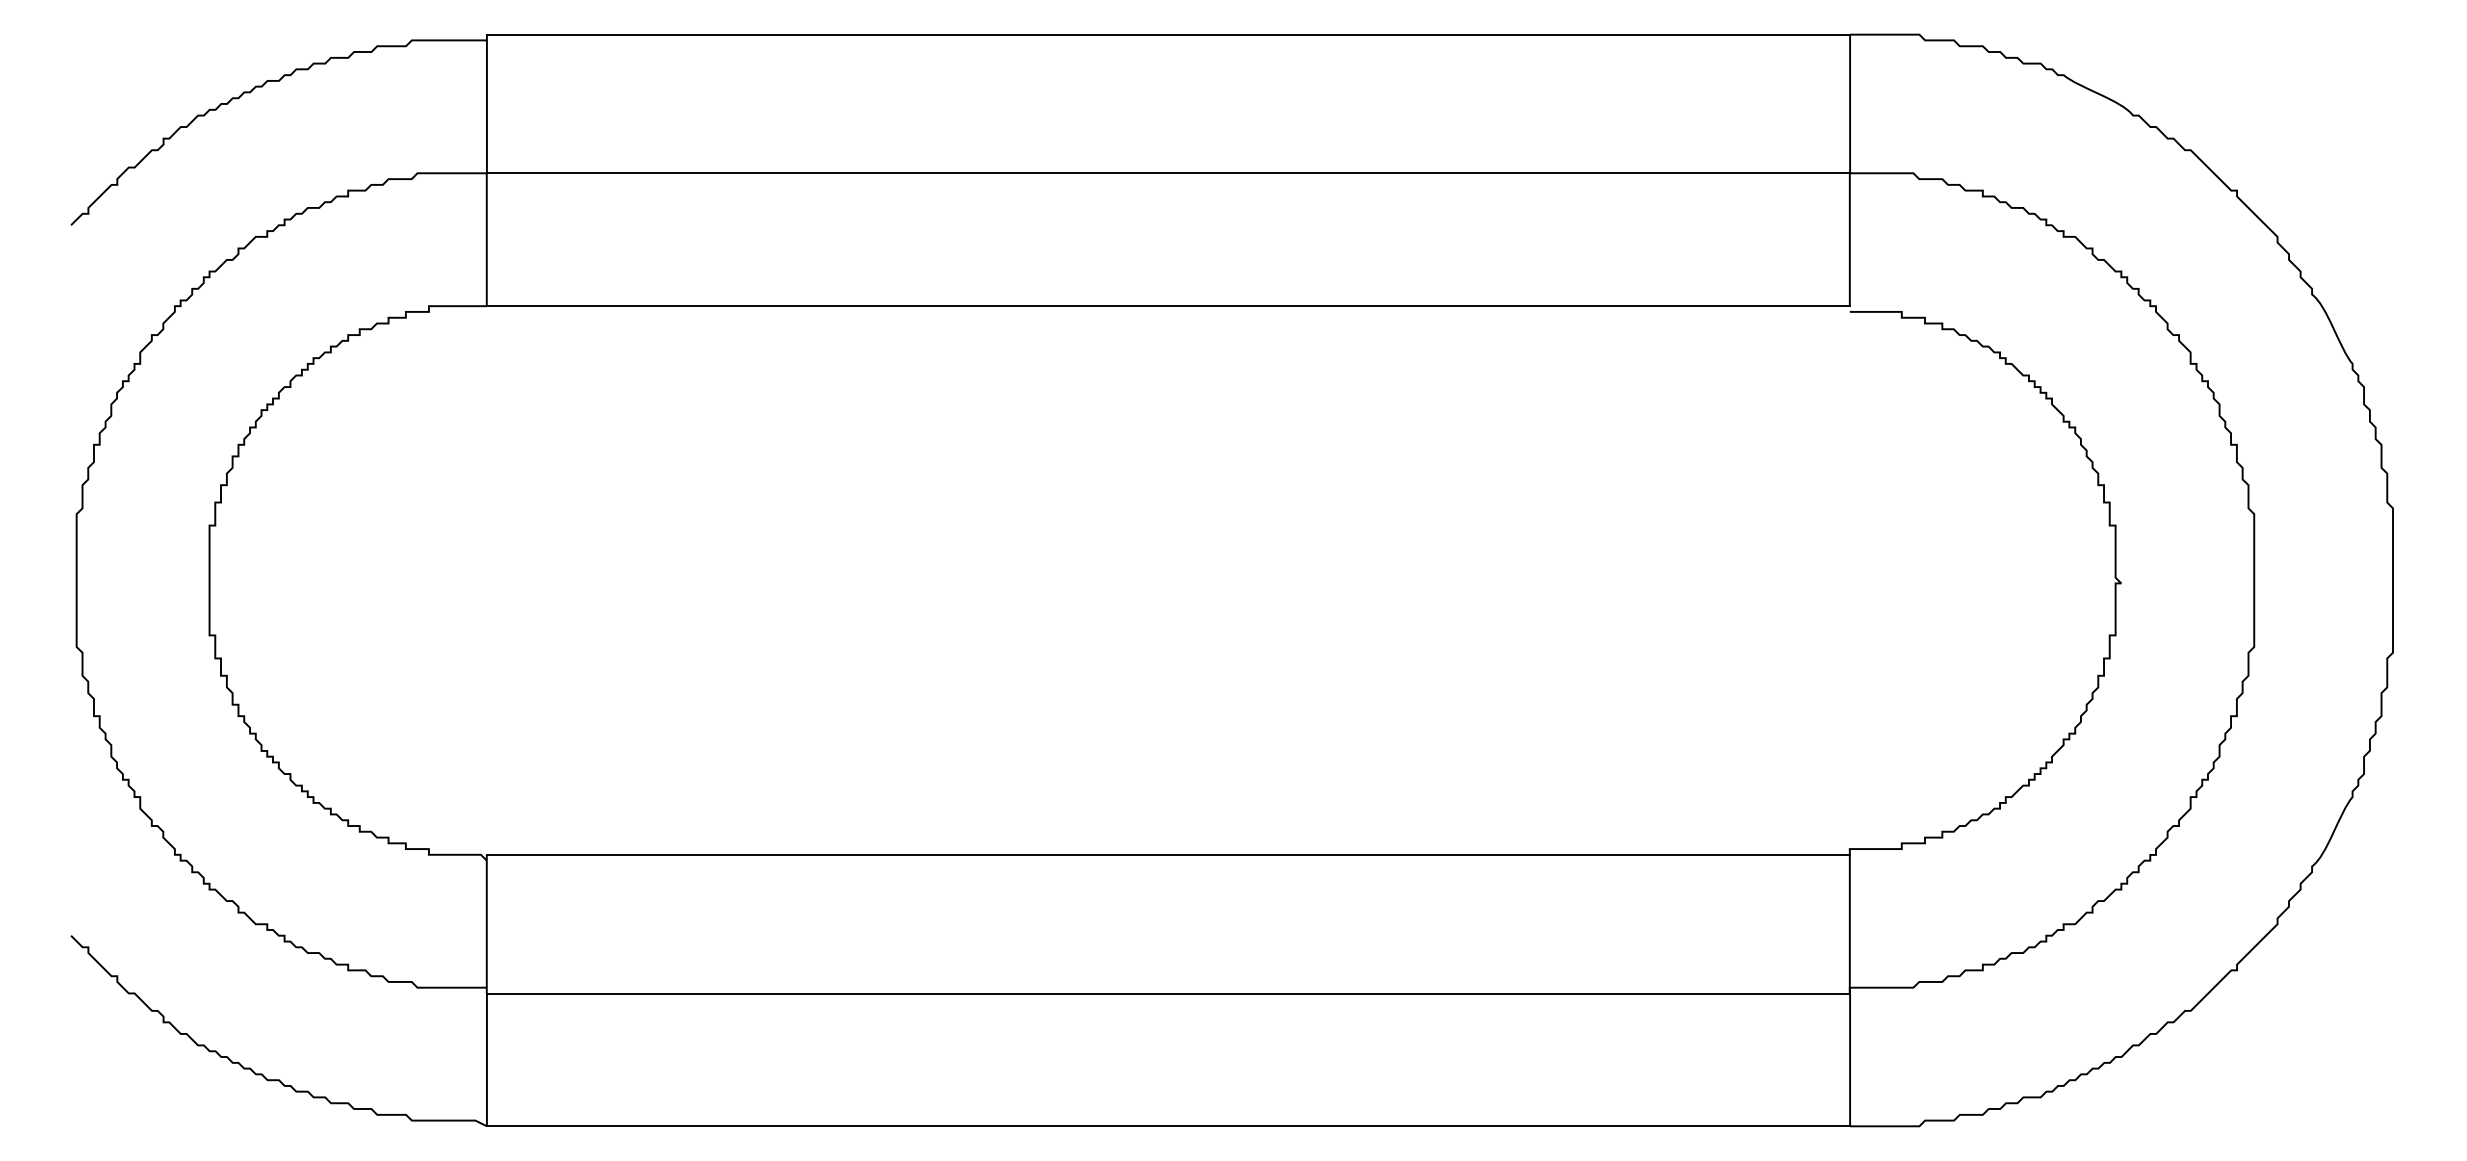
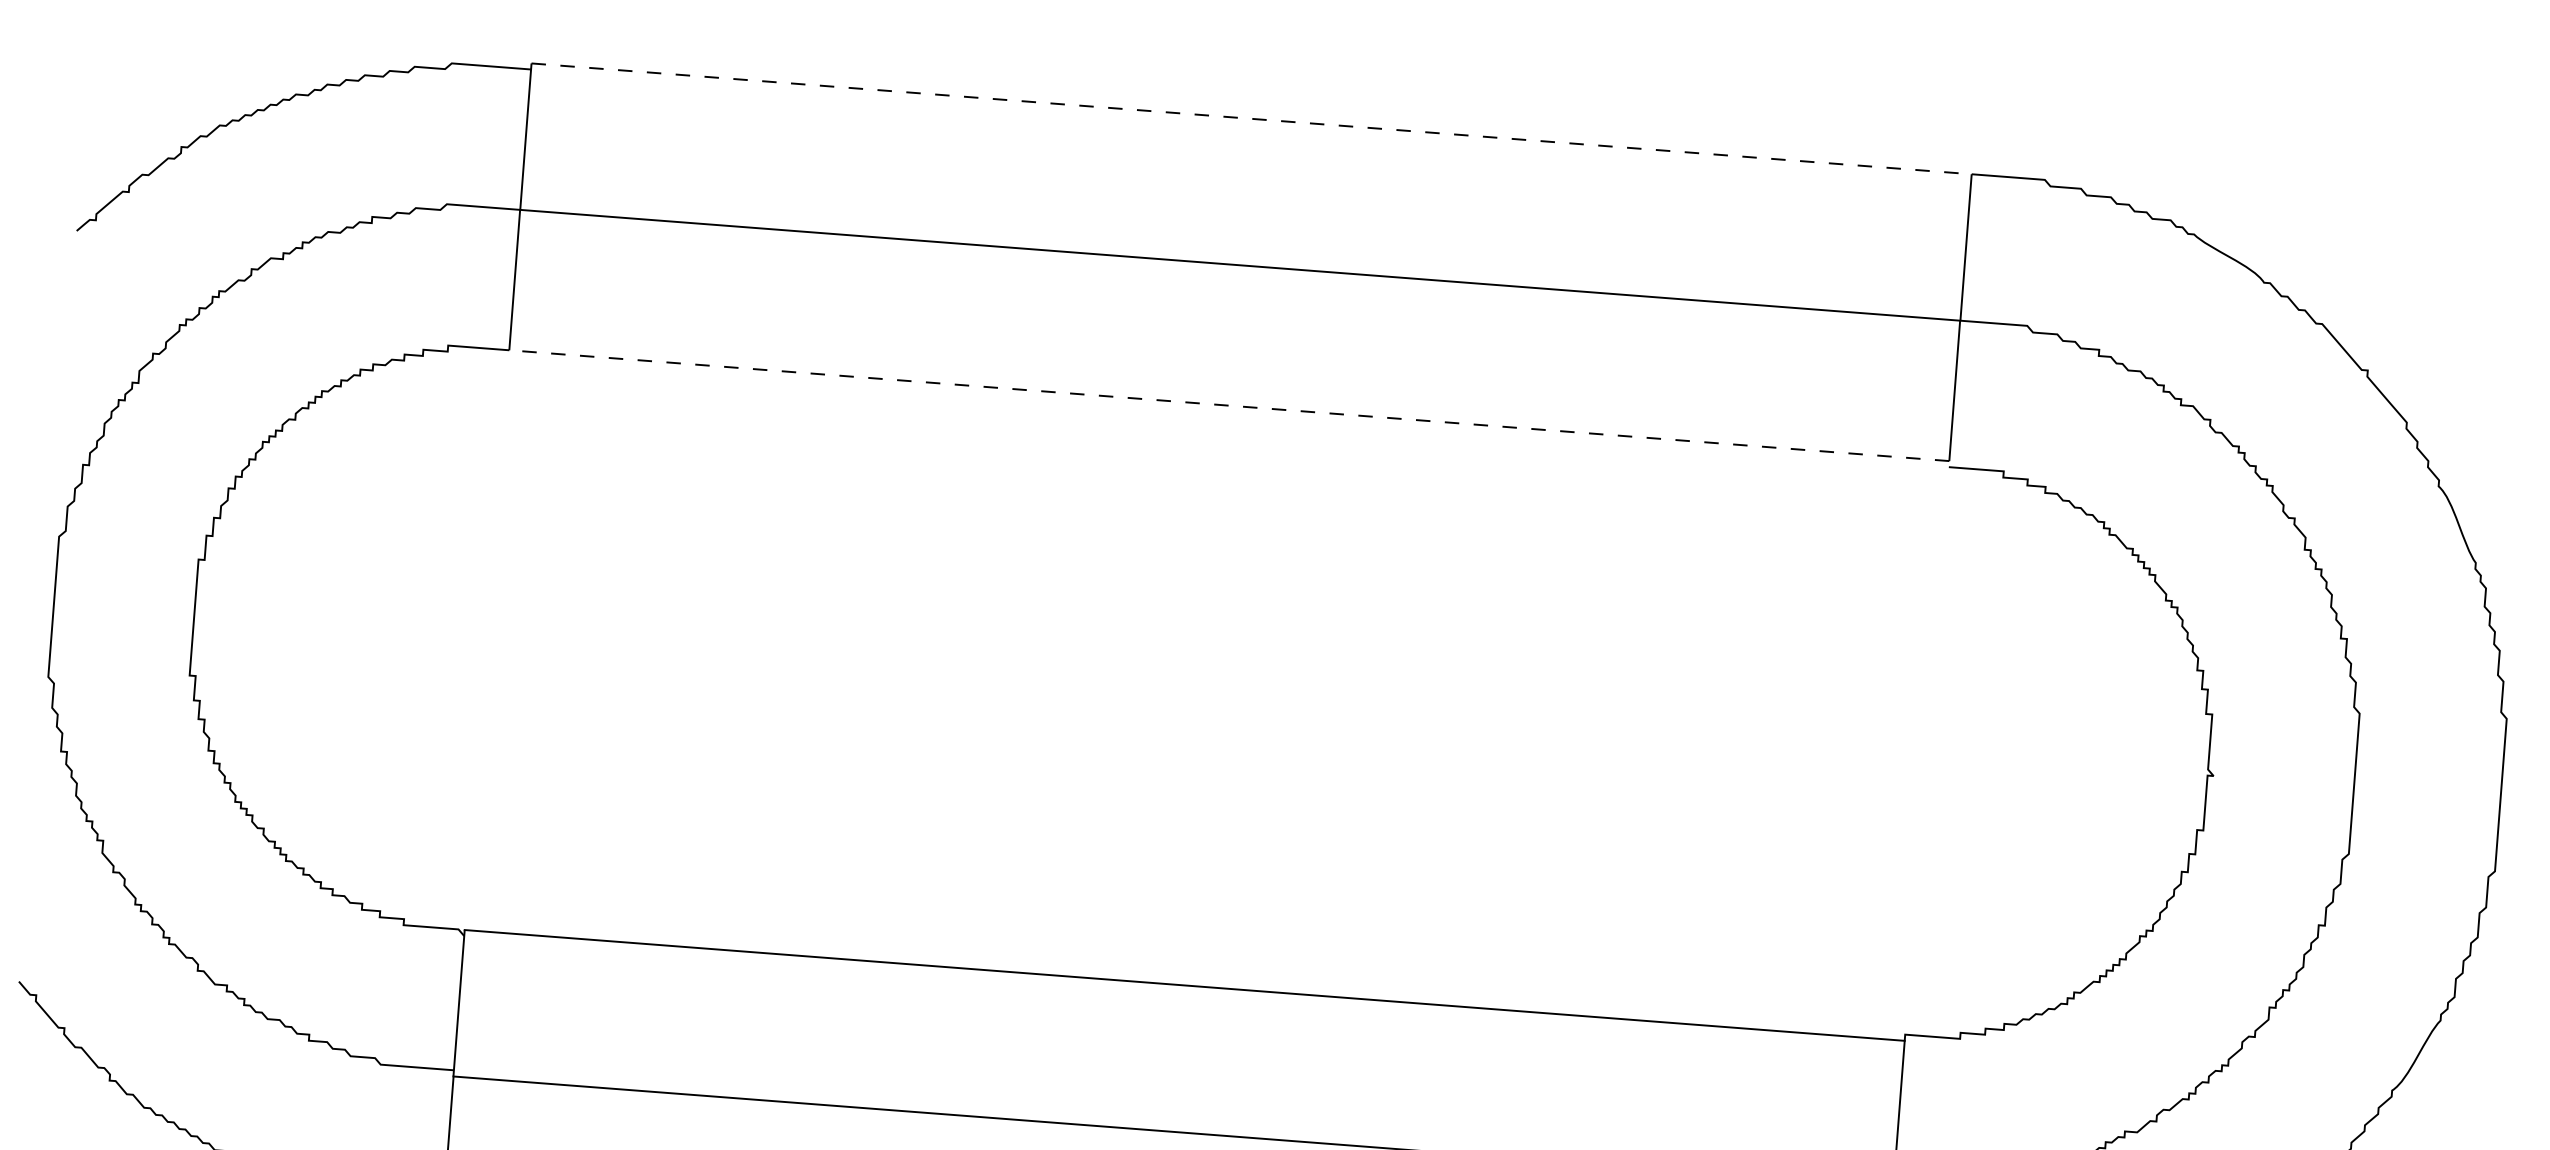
line: (1168, 34) -> (1251, 118), solid -> dashed
line: (1168, 306) -> (1229, 406), solid -> dashed

